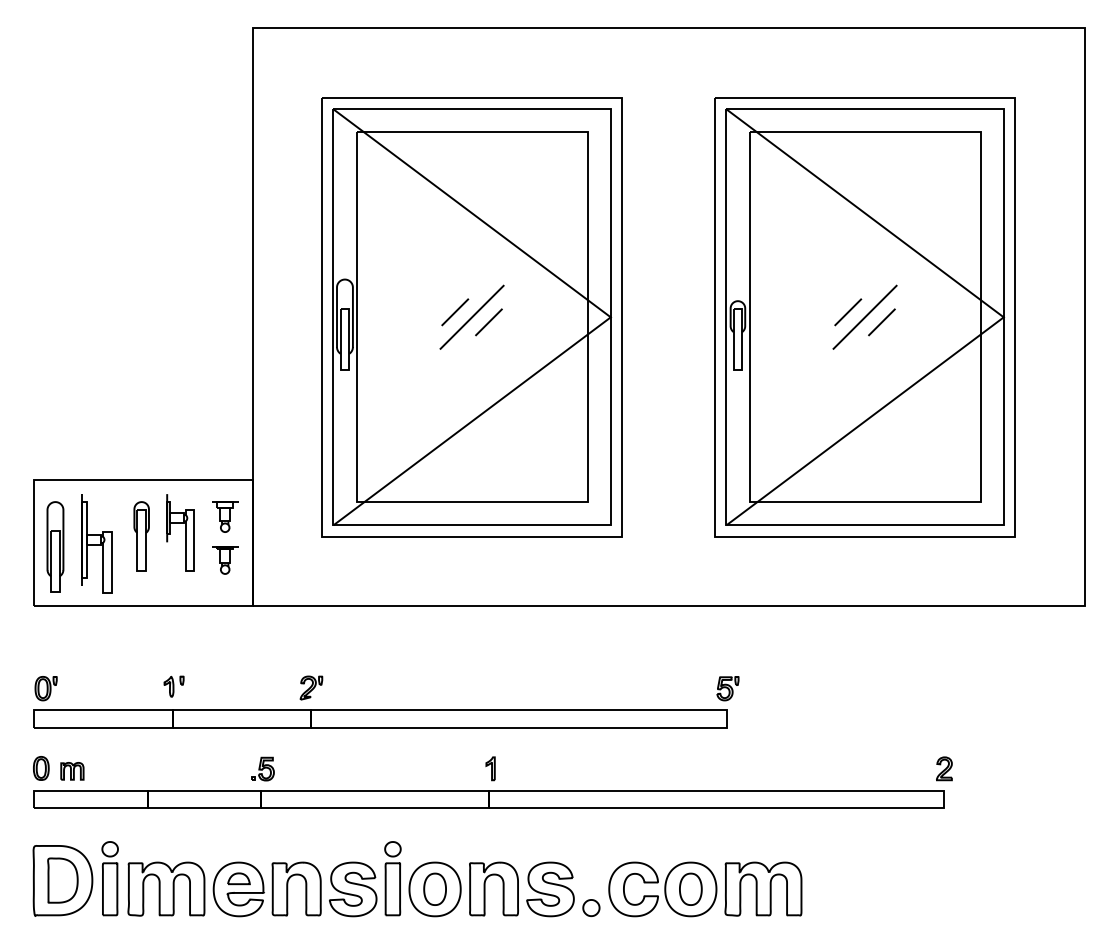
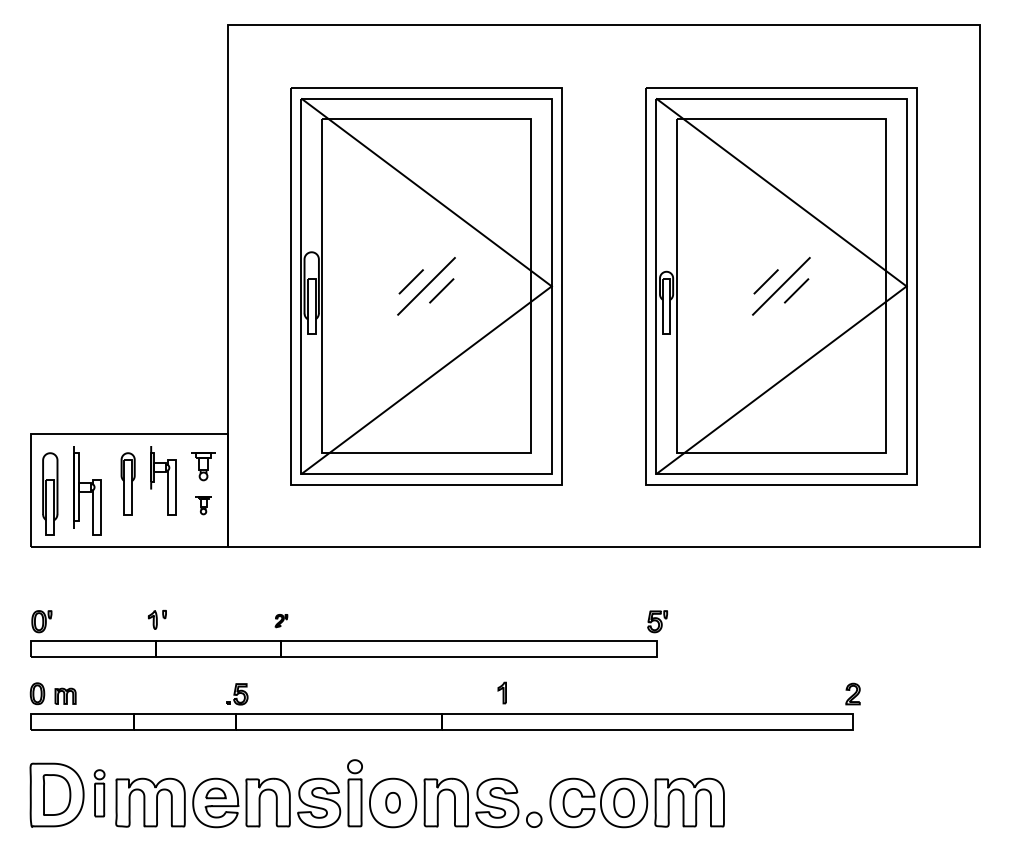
part: (225, 559) -> (203, 505), size x0.7
part: (311, 687) -> (281, 620), size x0.6
part: (489, 768) -> (501, 692), moved
part: (109, 878) -> (99, 793), size x0.7
part: (434, 888) -> (392, 802), size x0.7

